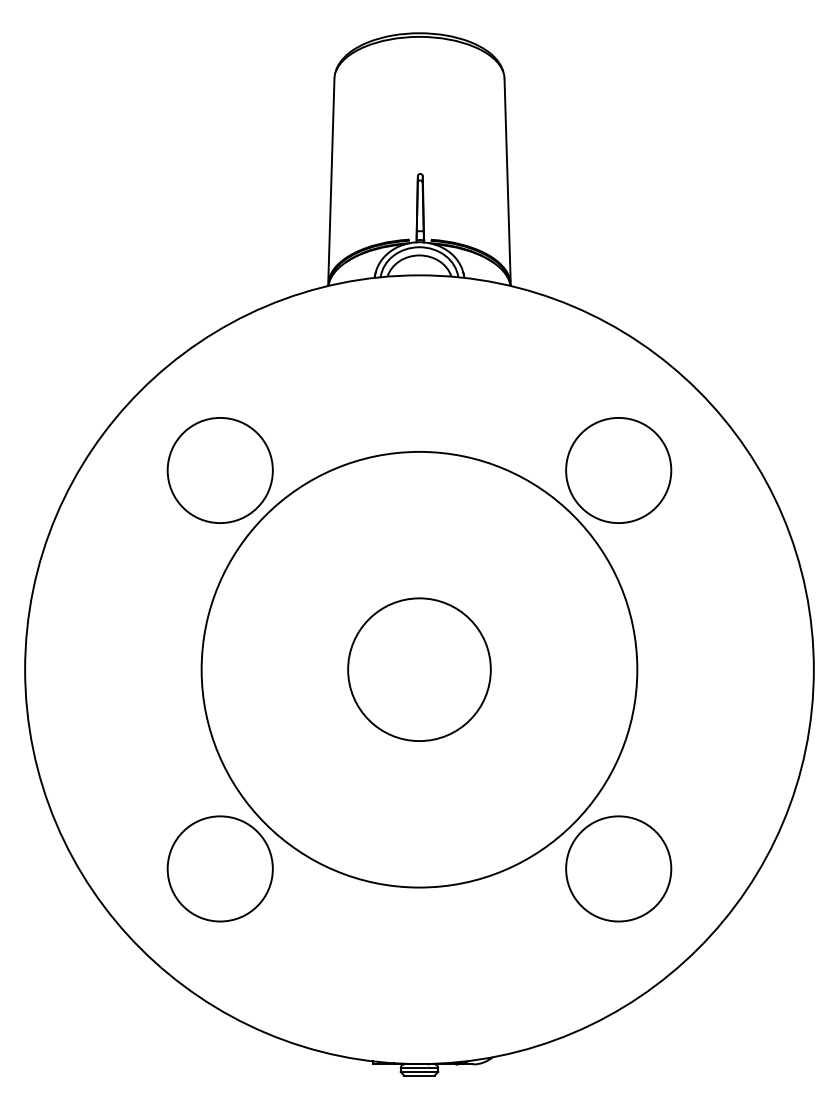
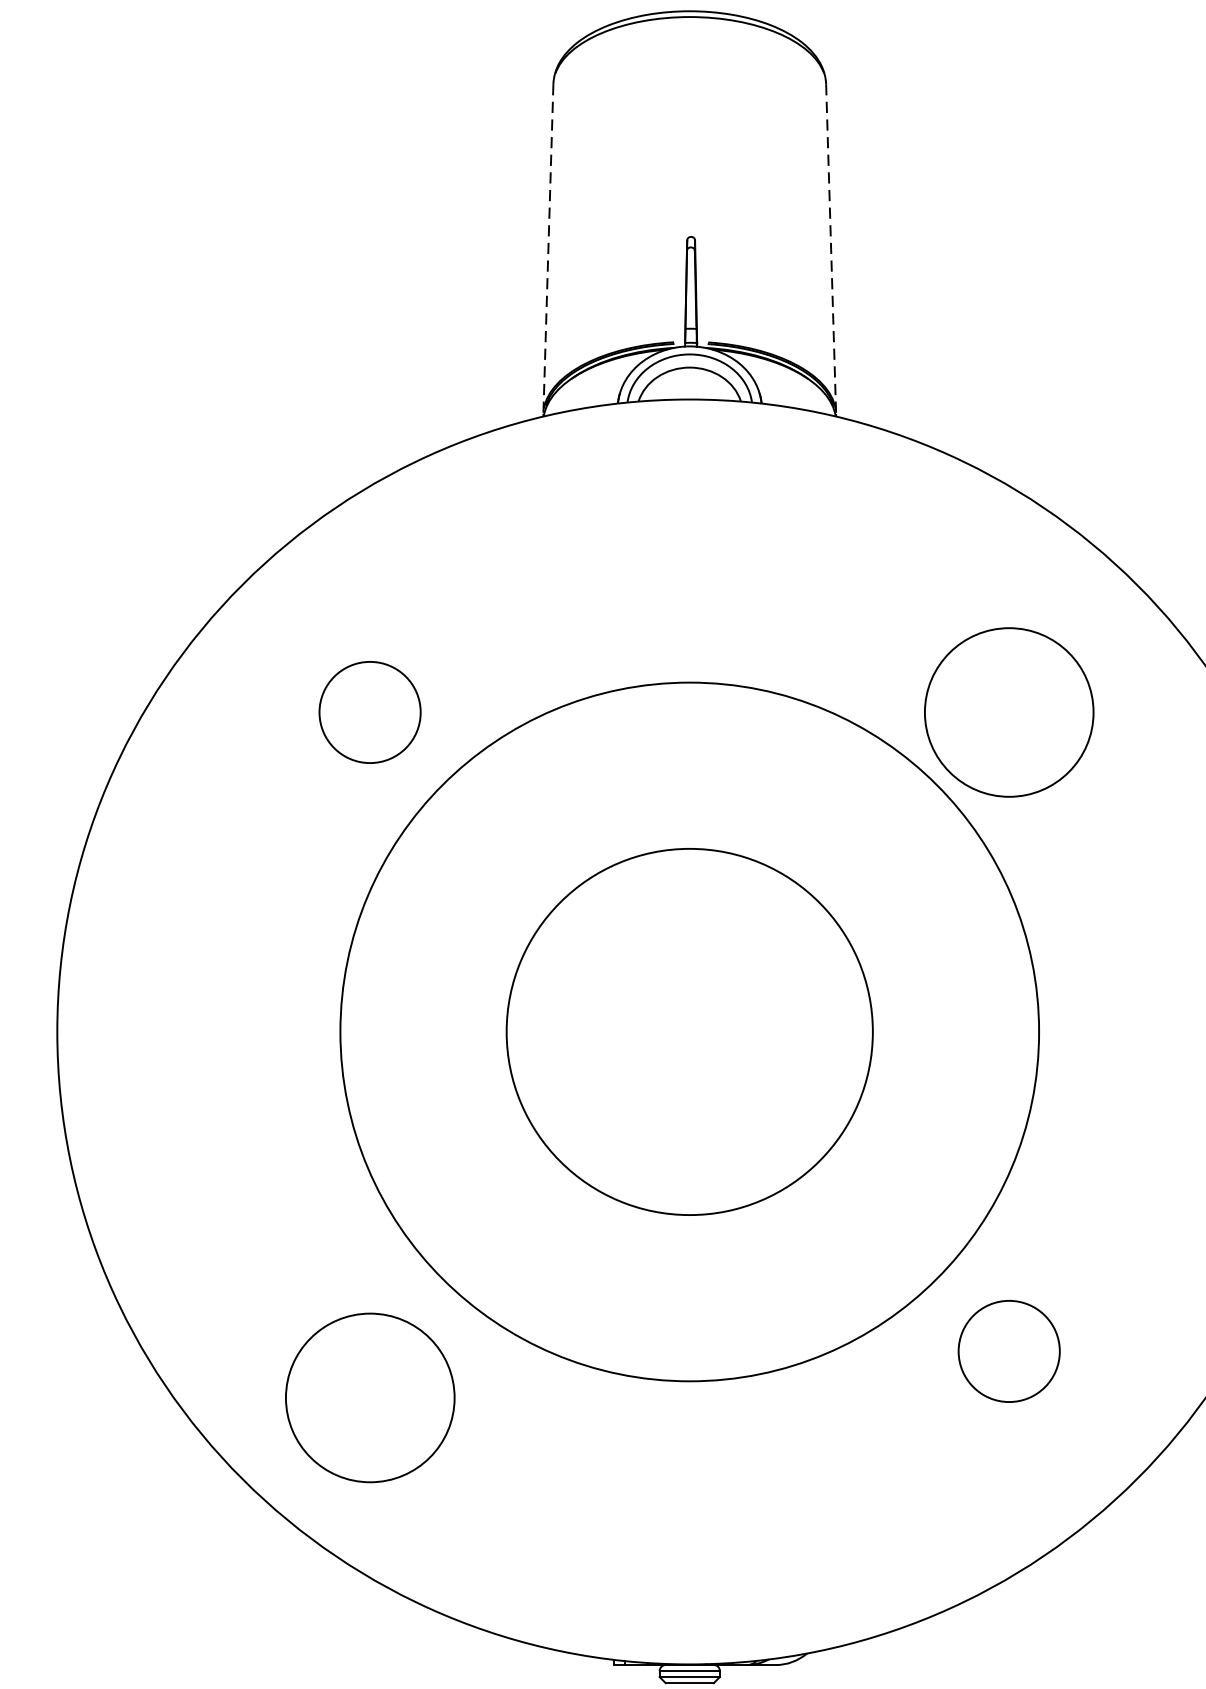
line: (331, 181) -> (548, 248), solid -> dashed
line: (507, 181) -> (830, 248), solid -> dashed
circle: (219, 470) -> (369, 712), size x0.6
circle: (419, 669) -> (689, 1031), size x1.6
circle: (219, 868) -> (369, 1397), moved
circle: (618, 868) -> (1008, 1350), size x0.6

